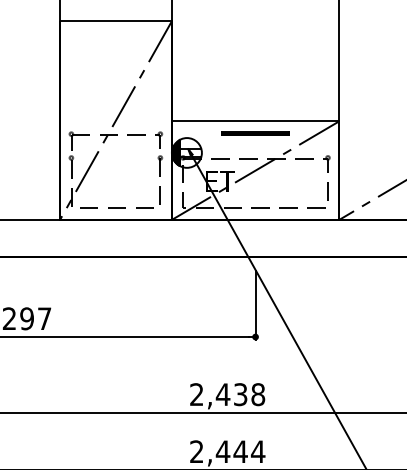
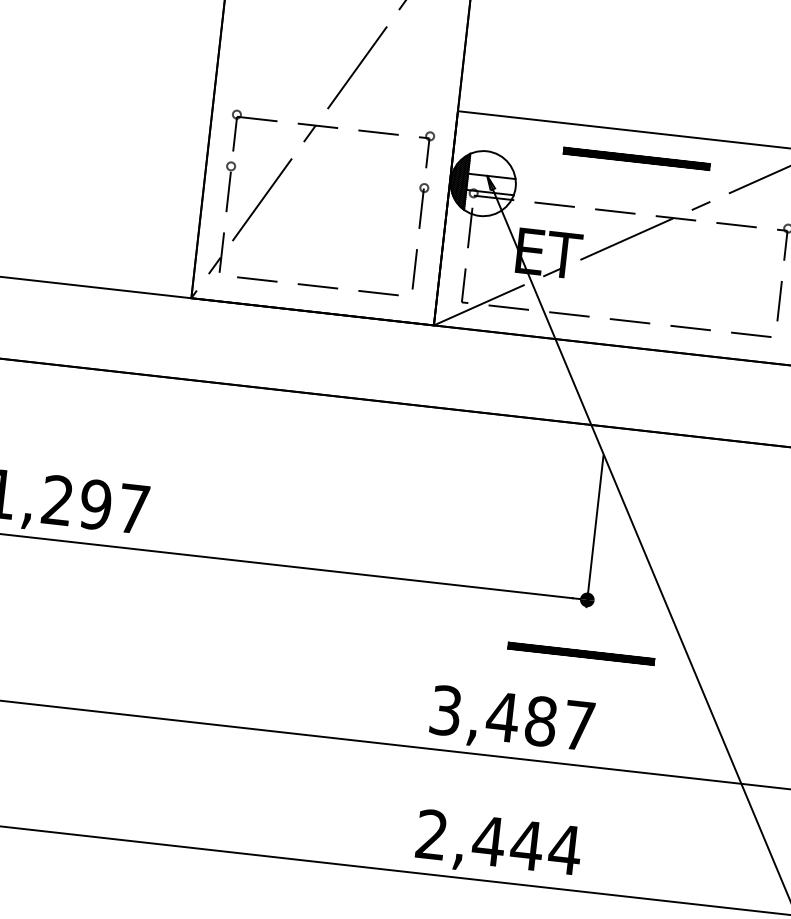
line: (255, 361) -> (581, 653), added
text: (227, 394) -> (512, 717), 2,438 -> 3,487

